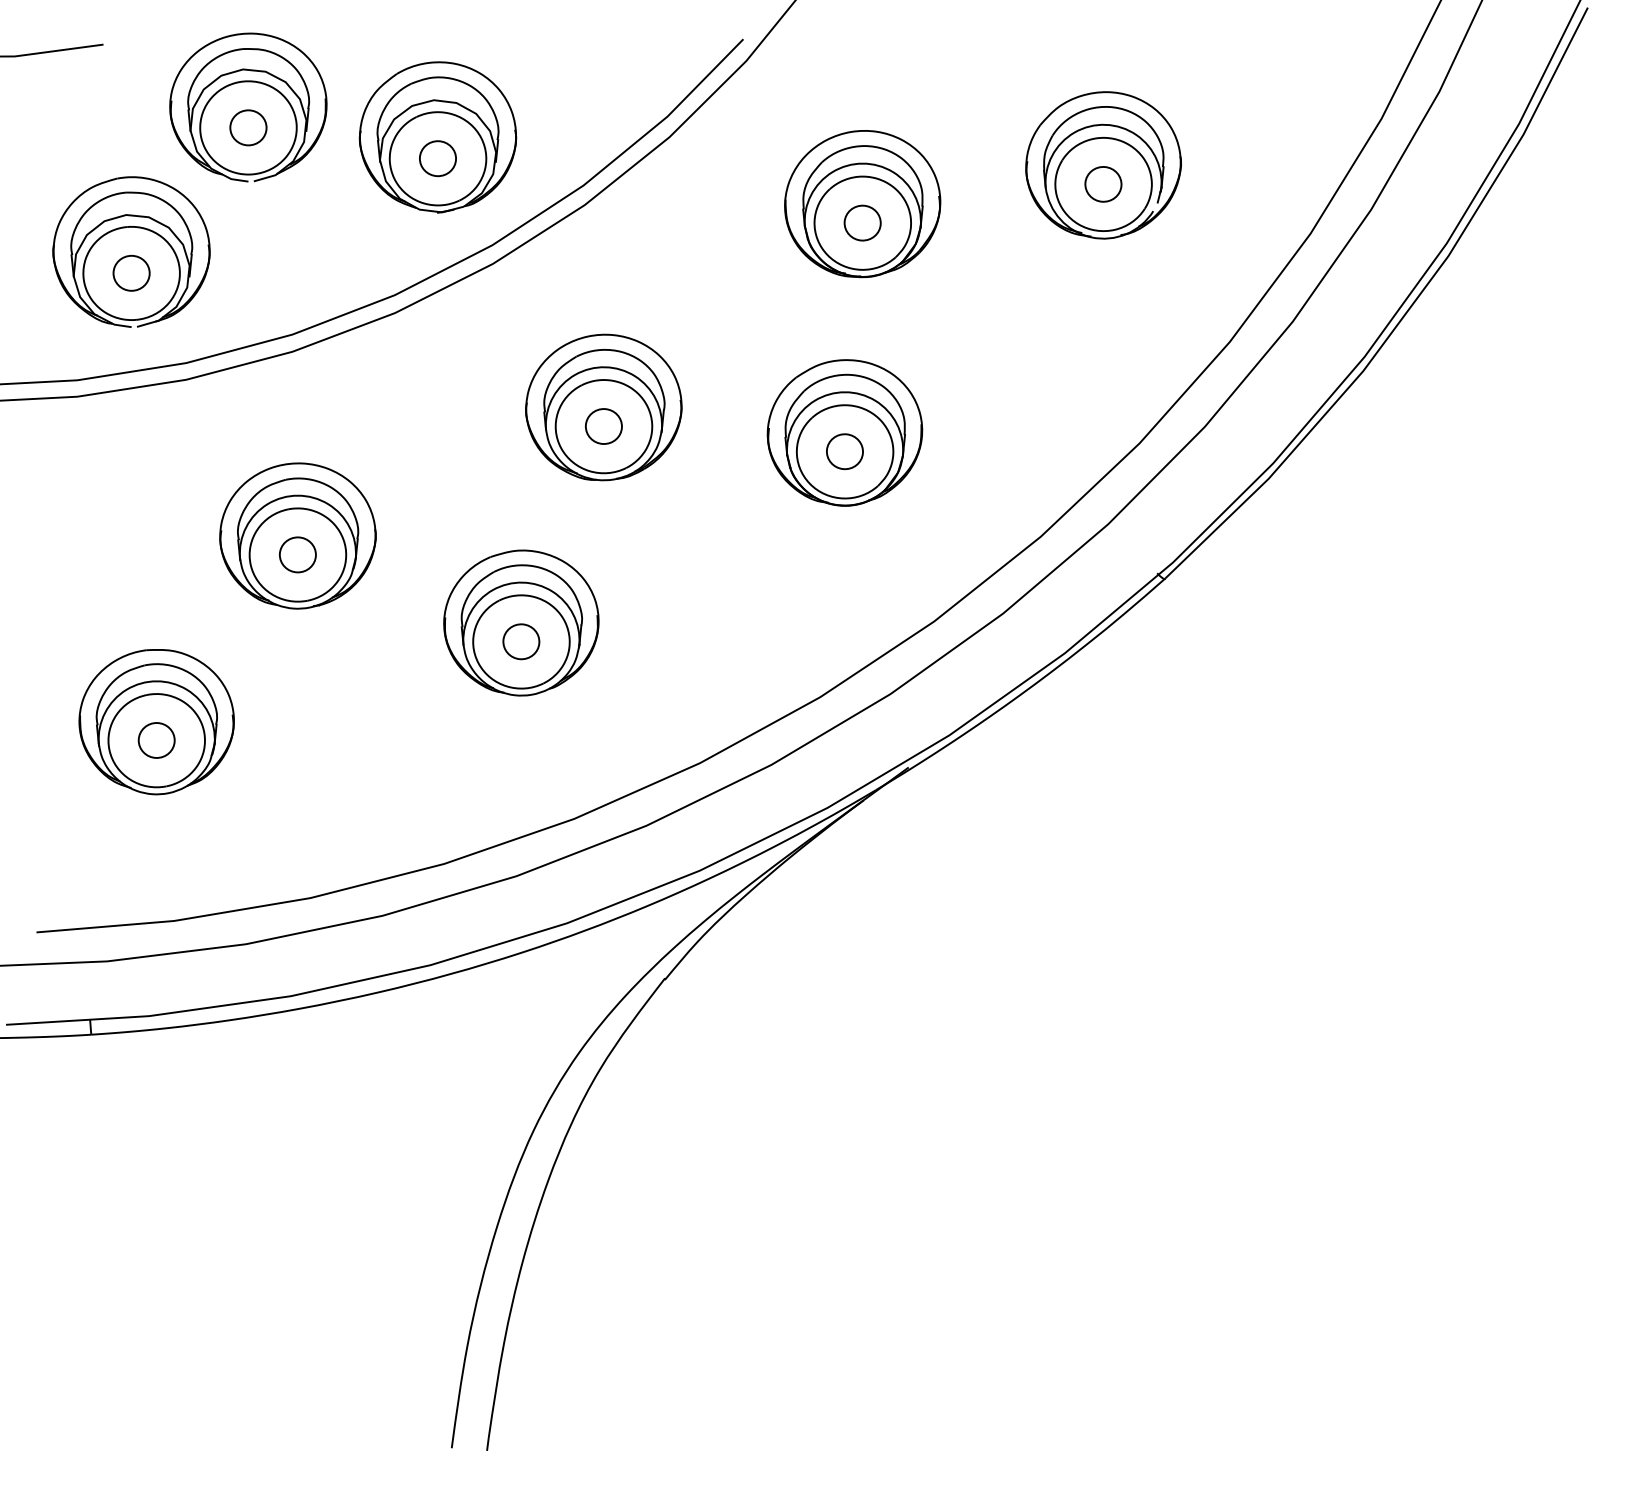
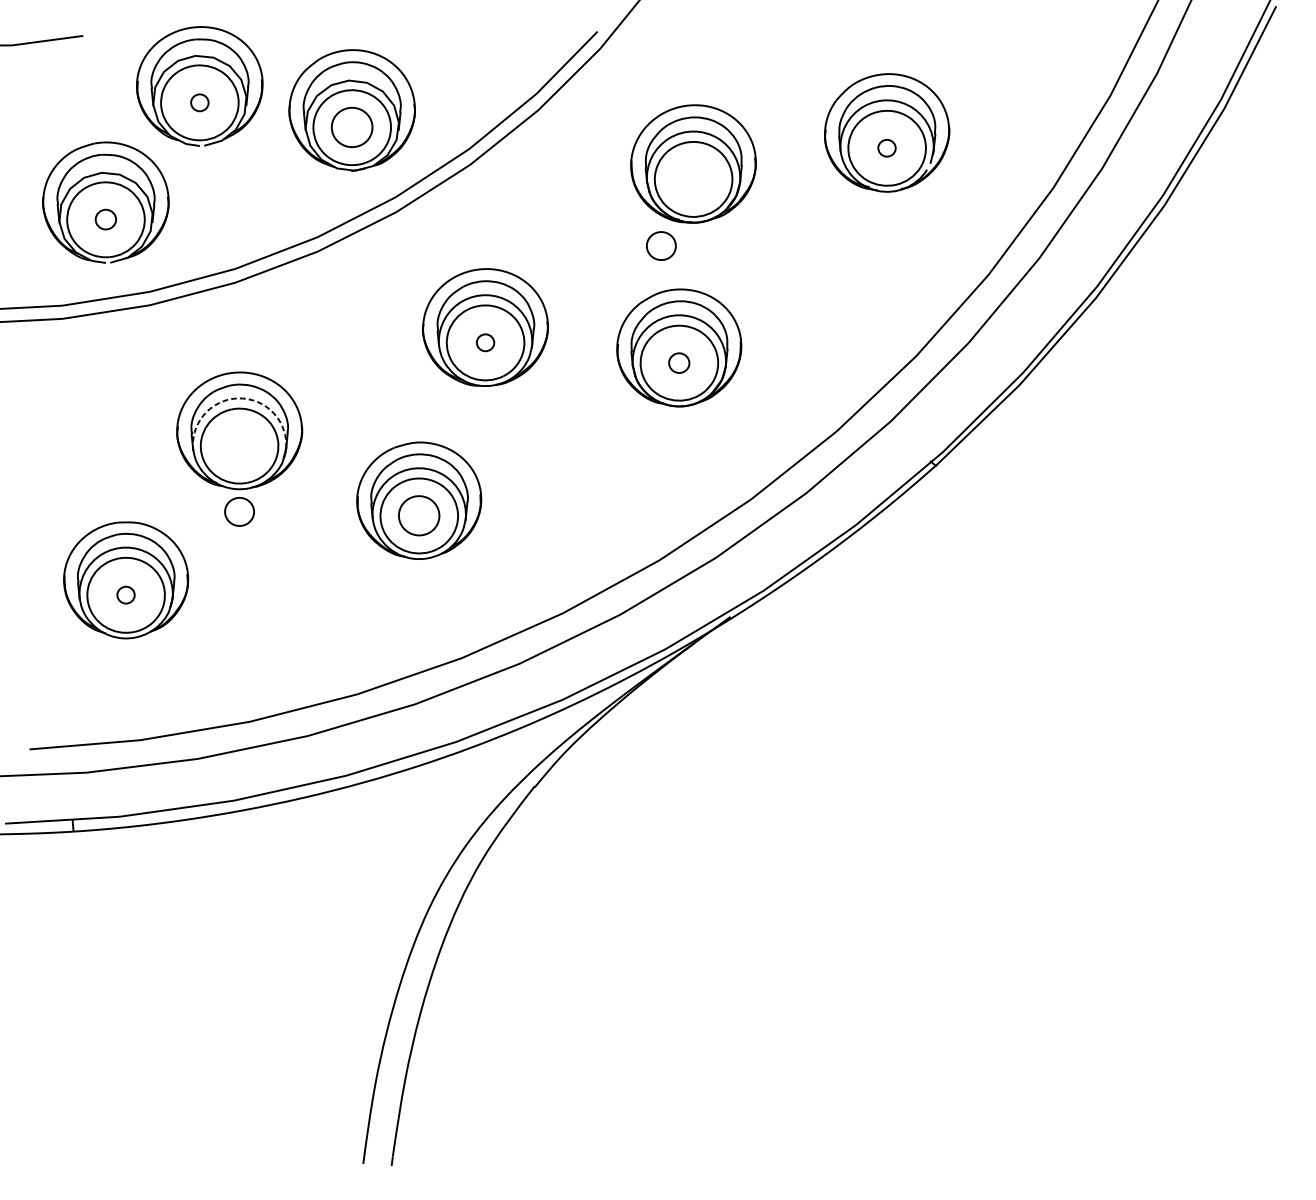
part: (248, 127) -> (199, 102), size x0.6
part: (437, 158) -> (351, 127), size x1.4
part: (1103, 184) -> (887, 148), size x0.6
part: (862, 222) -> (661, 245), moved
part: (131, 272) -> (105, 219), size x0.7
part: (603, 426) -> (485, 342), size x0.6
part: (844, 451) -> (678, 362), size x0.7
arc: (297, 495) -> (239, 398), solid -> dashed
part: (297, 554) -> (239, 511), moved
part: (521, 641) -> (419, 515), size x1.4
part: (156, 740) -> (125, 595), size x0.6

